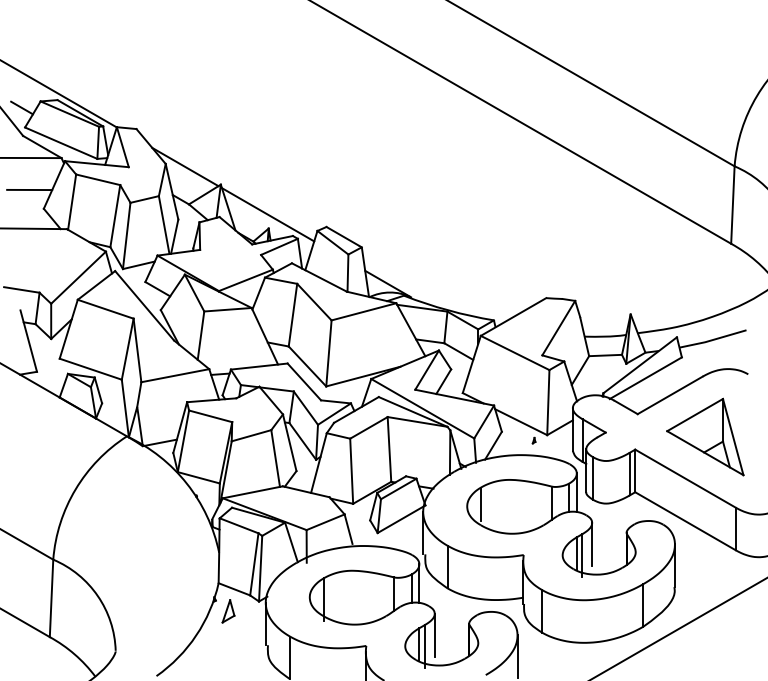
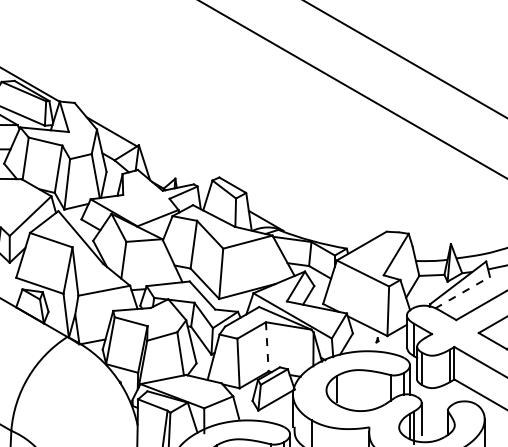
line: (267, 214) -> (174, 168), removed
line: (645, 378) -> (462, 292), solid -> dashed
line: (389, 449) -> (267, 346), solid -> dashed

